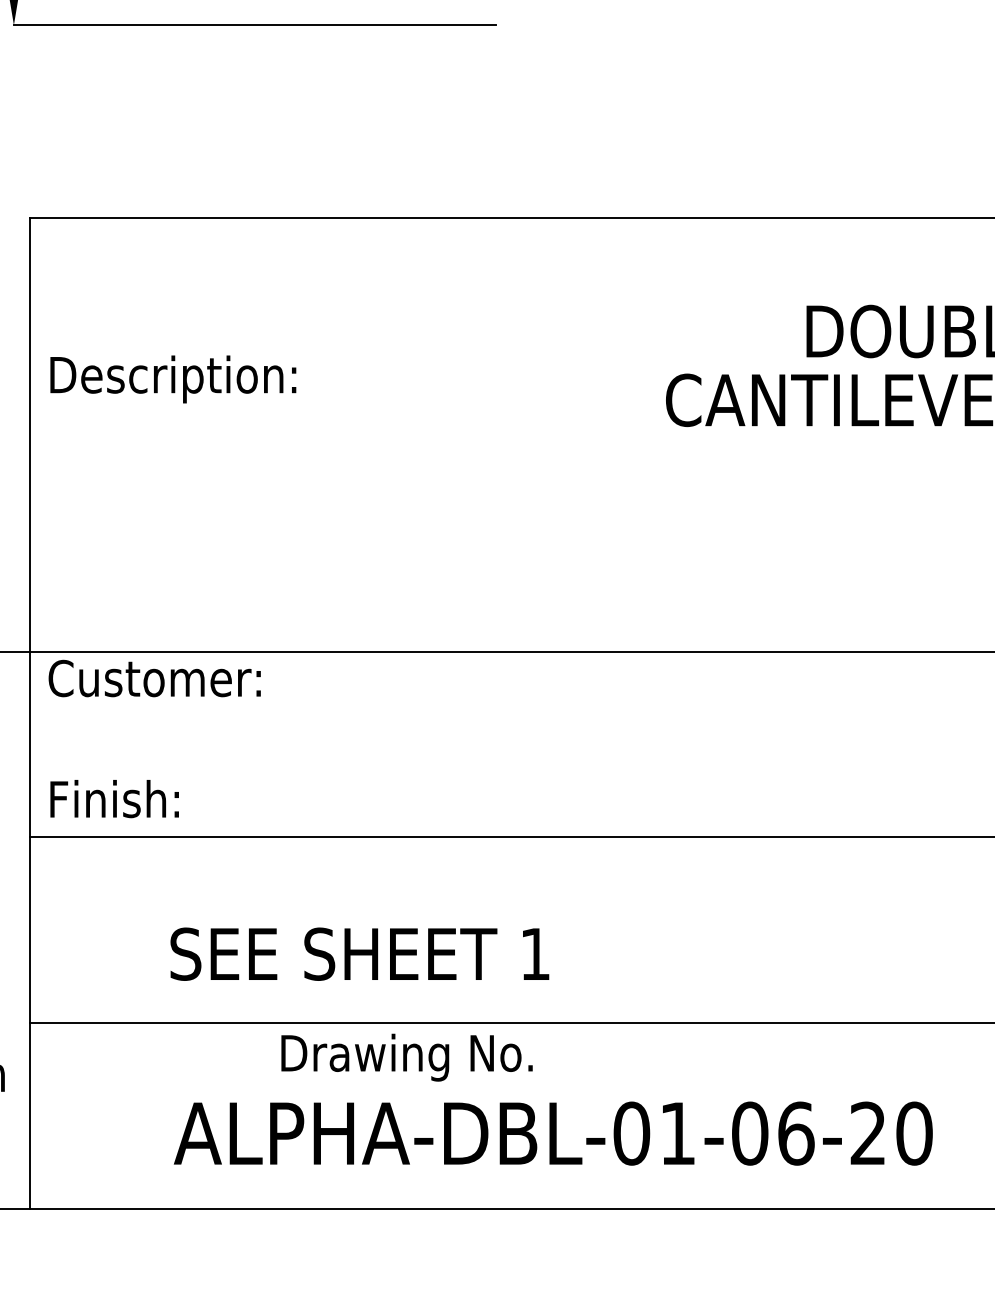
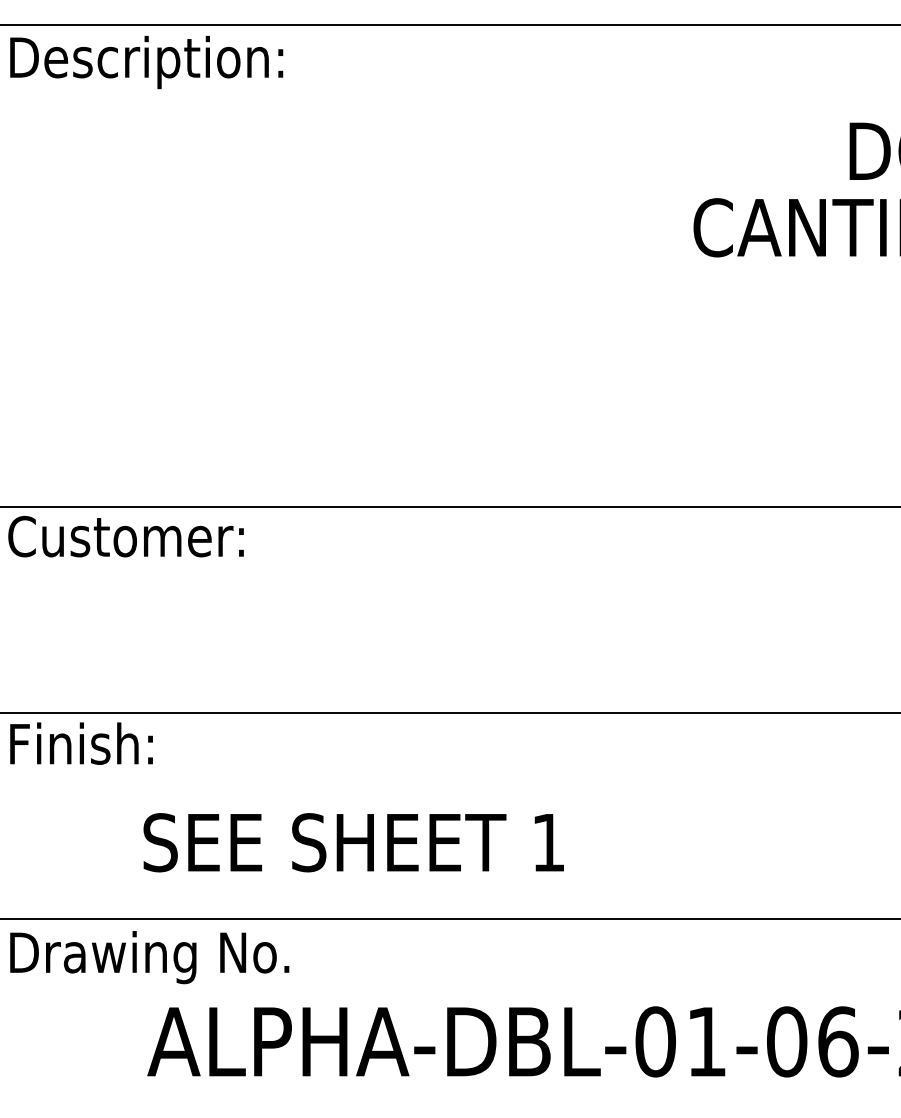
text: (173, 379) -> (146, 62), moved
text: (114, 799) -> (81, 744), moved
text: (406, 1057) -> (149, 957), moved

